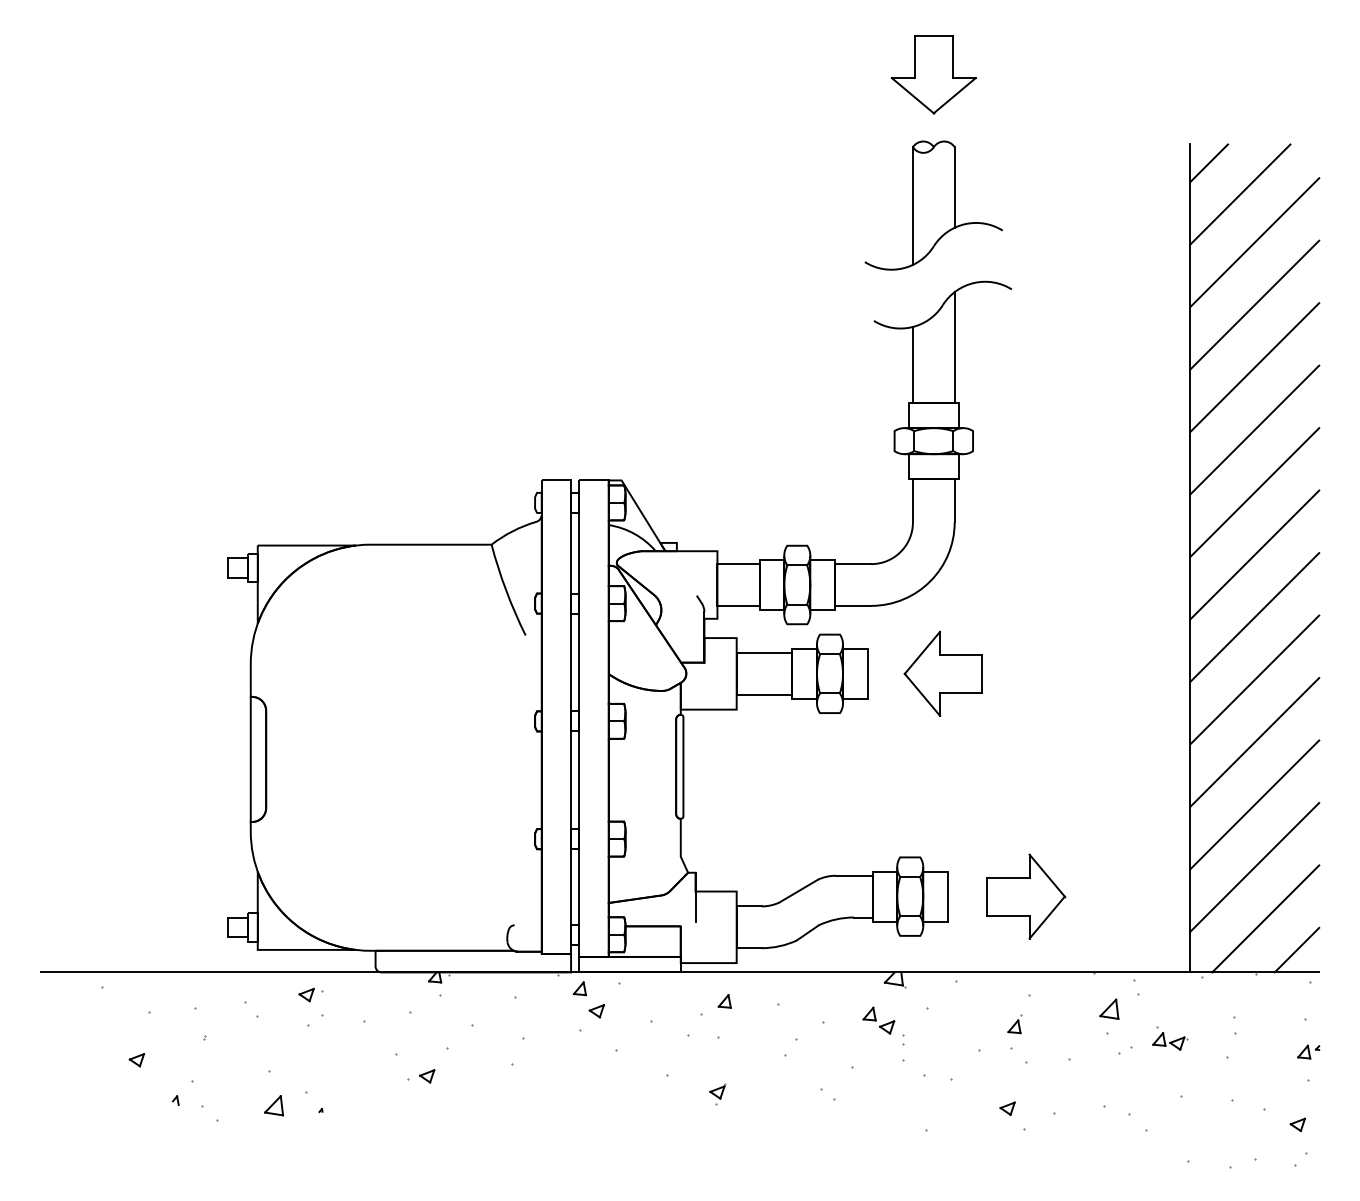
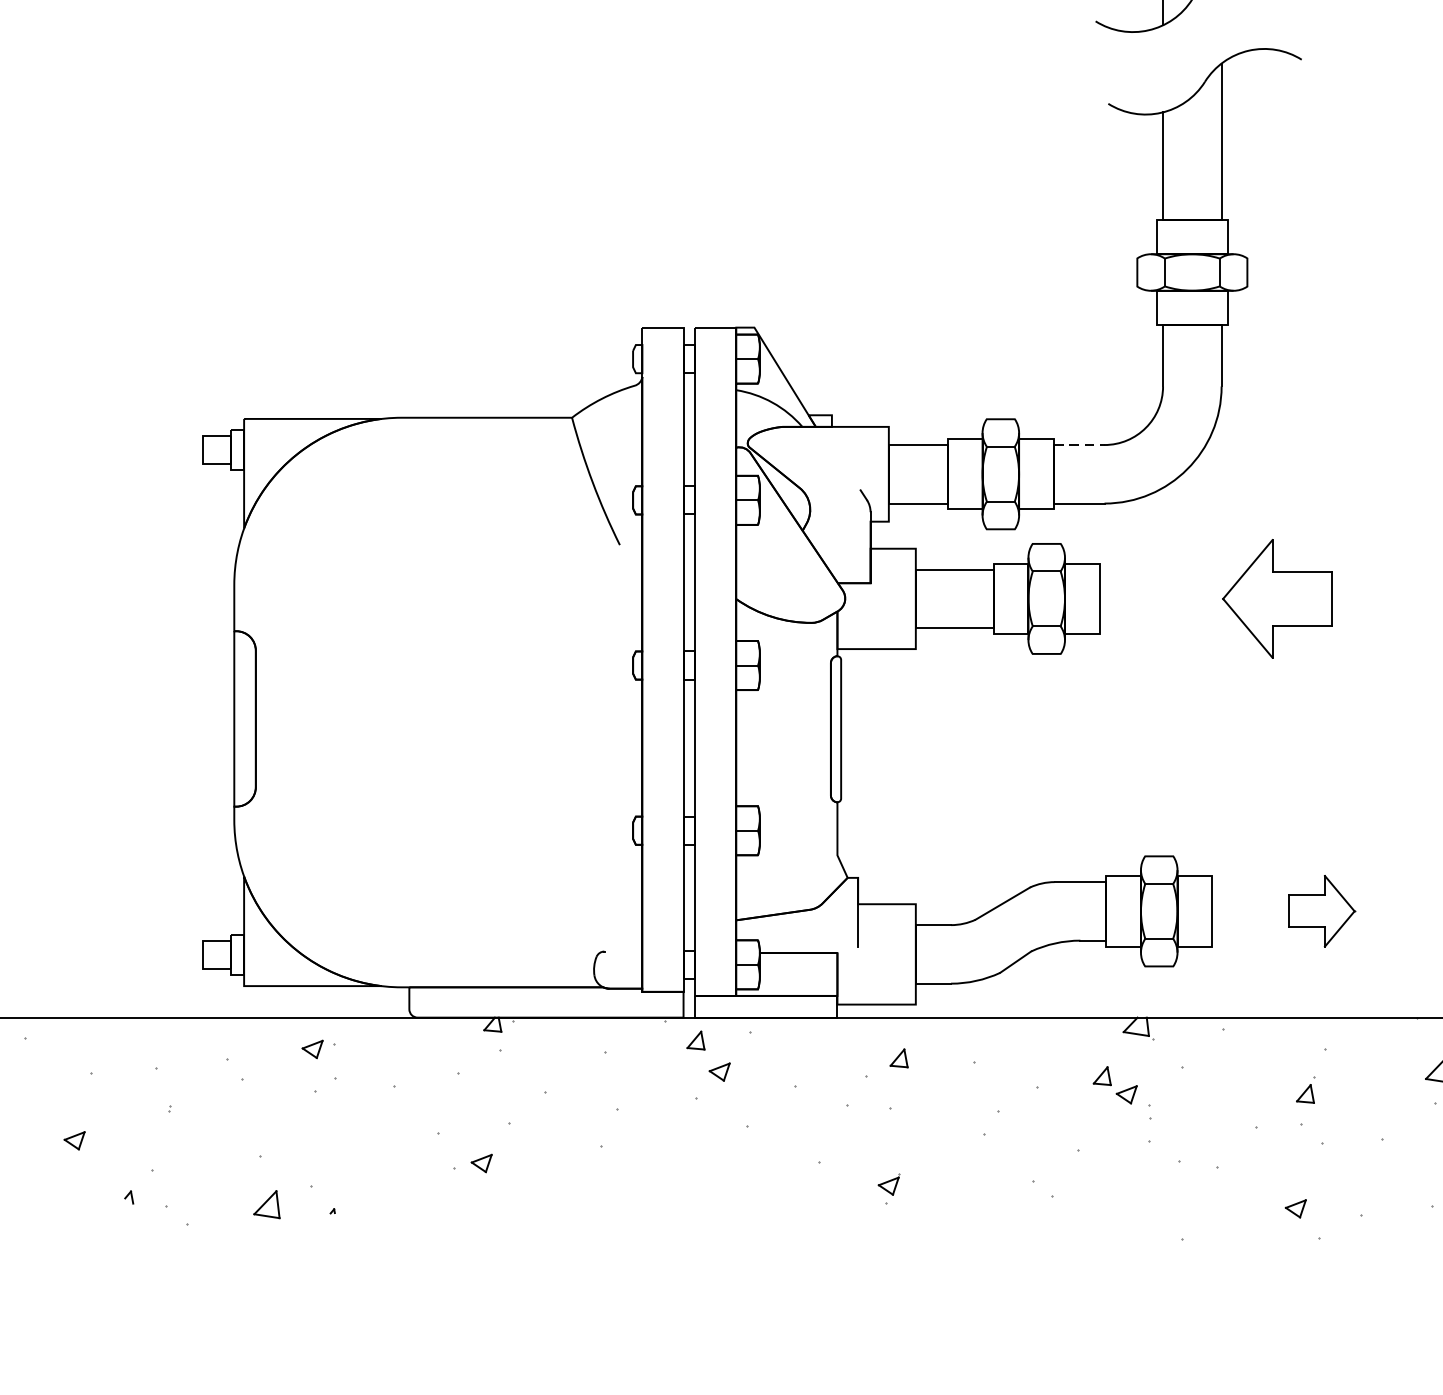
line: (853, 564) -> (1079, 445), solid -> dashed
part: (942, 673) -> (1276, 598), moved
part: (1026, 896) -> (1322, 911), size x0.6

